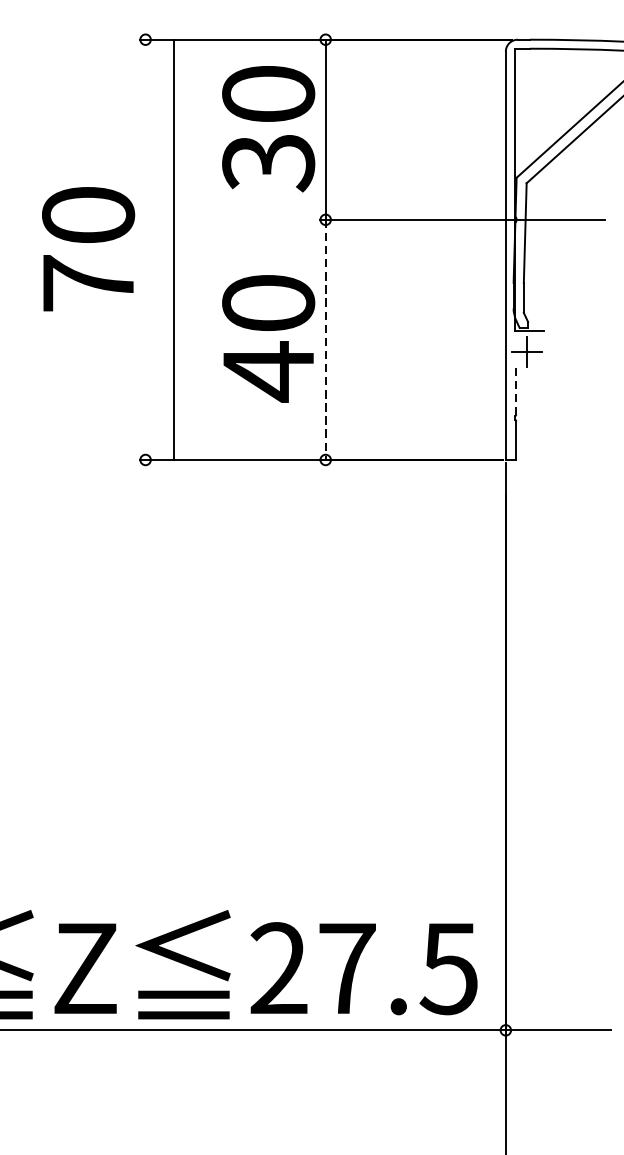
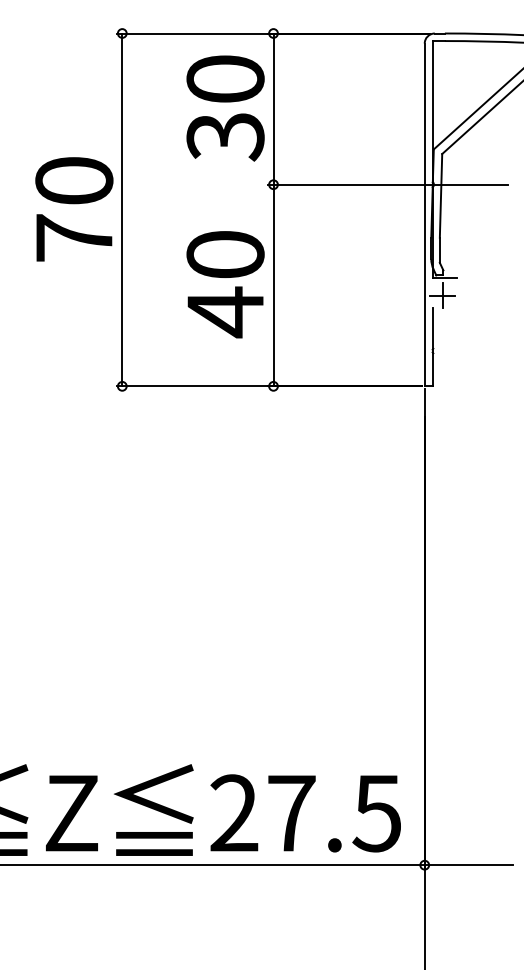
line: (174, 249) -> (122, 209), moved
line: (325, 339) -> (273, 285), dashed -> solid
line: (516, 391) -> (433, 328), dashed -> solid

